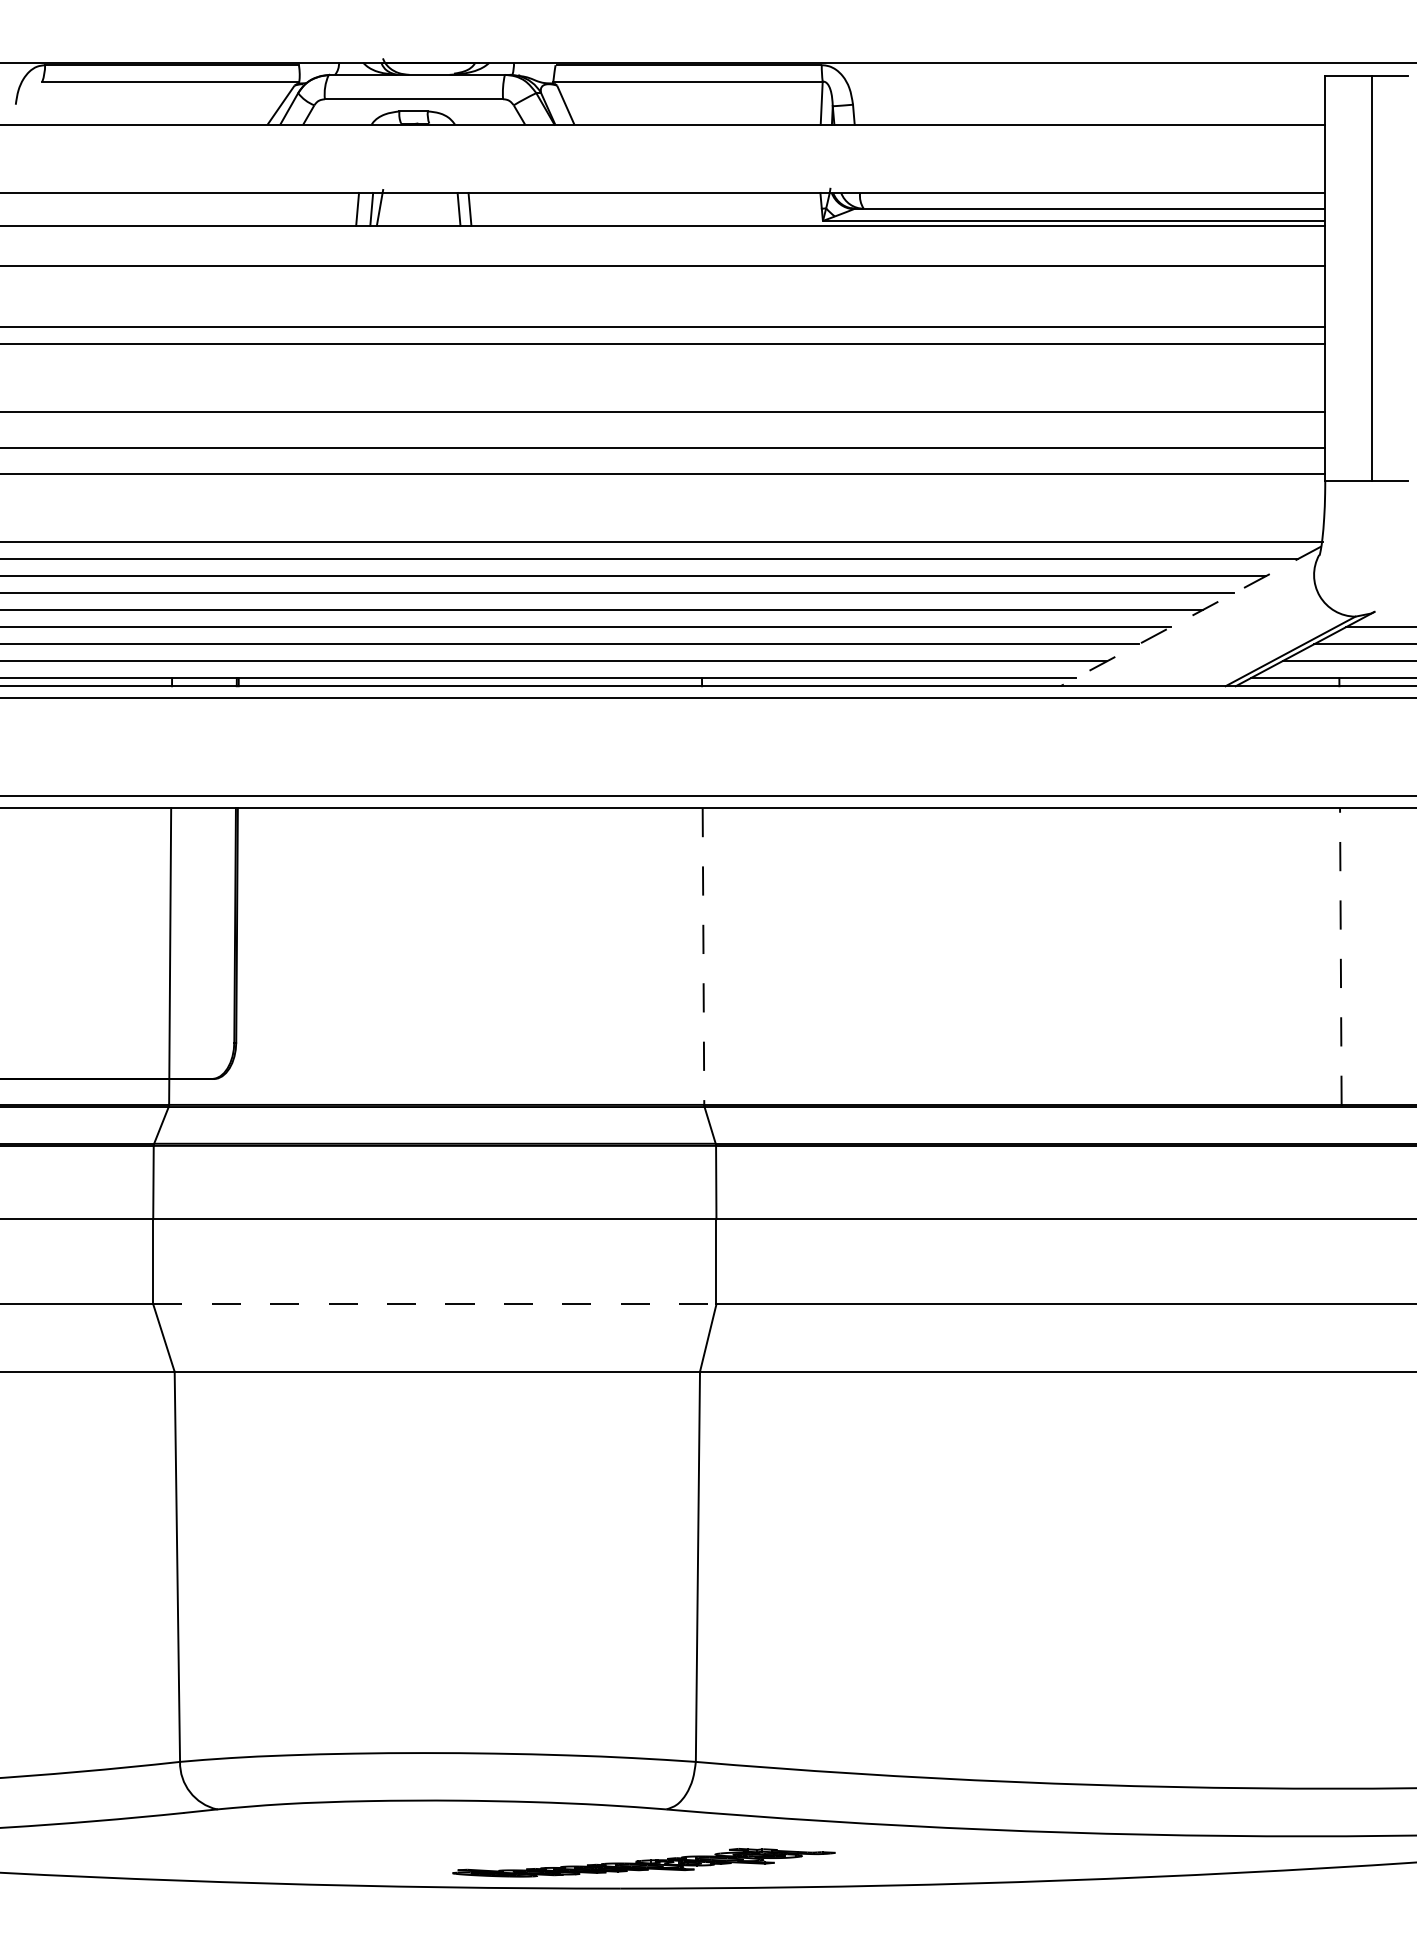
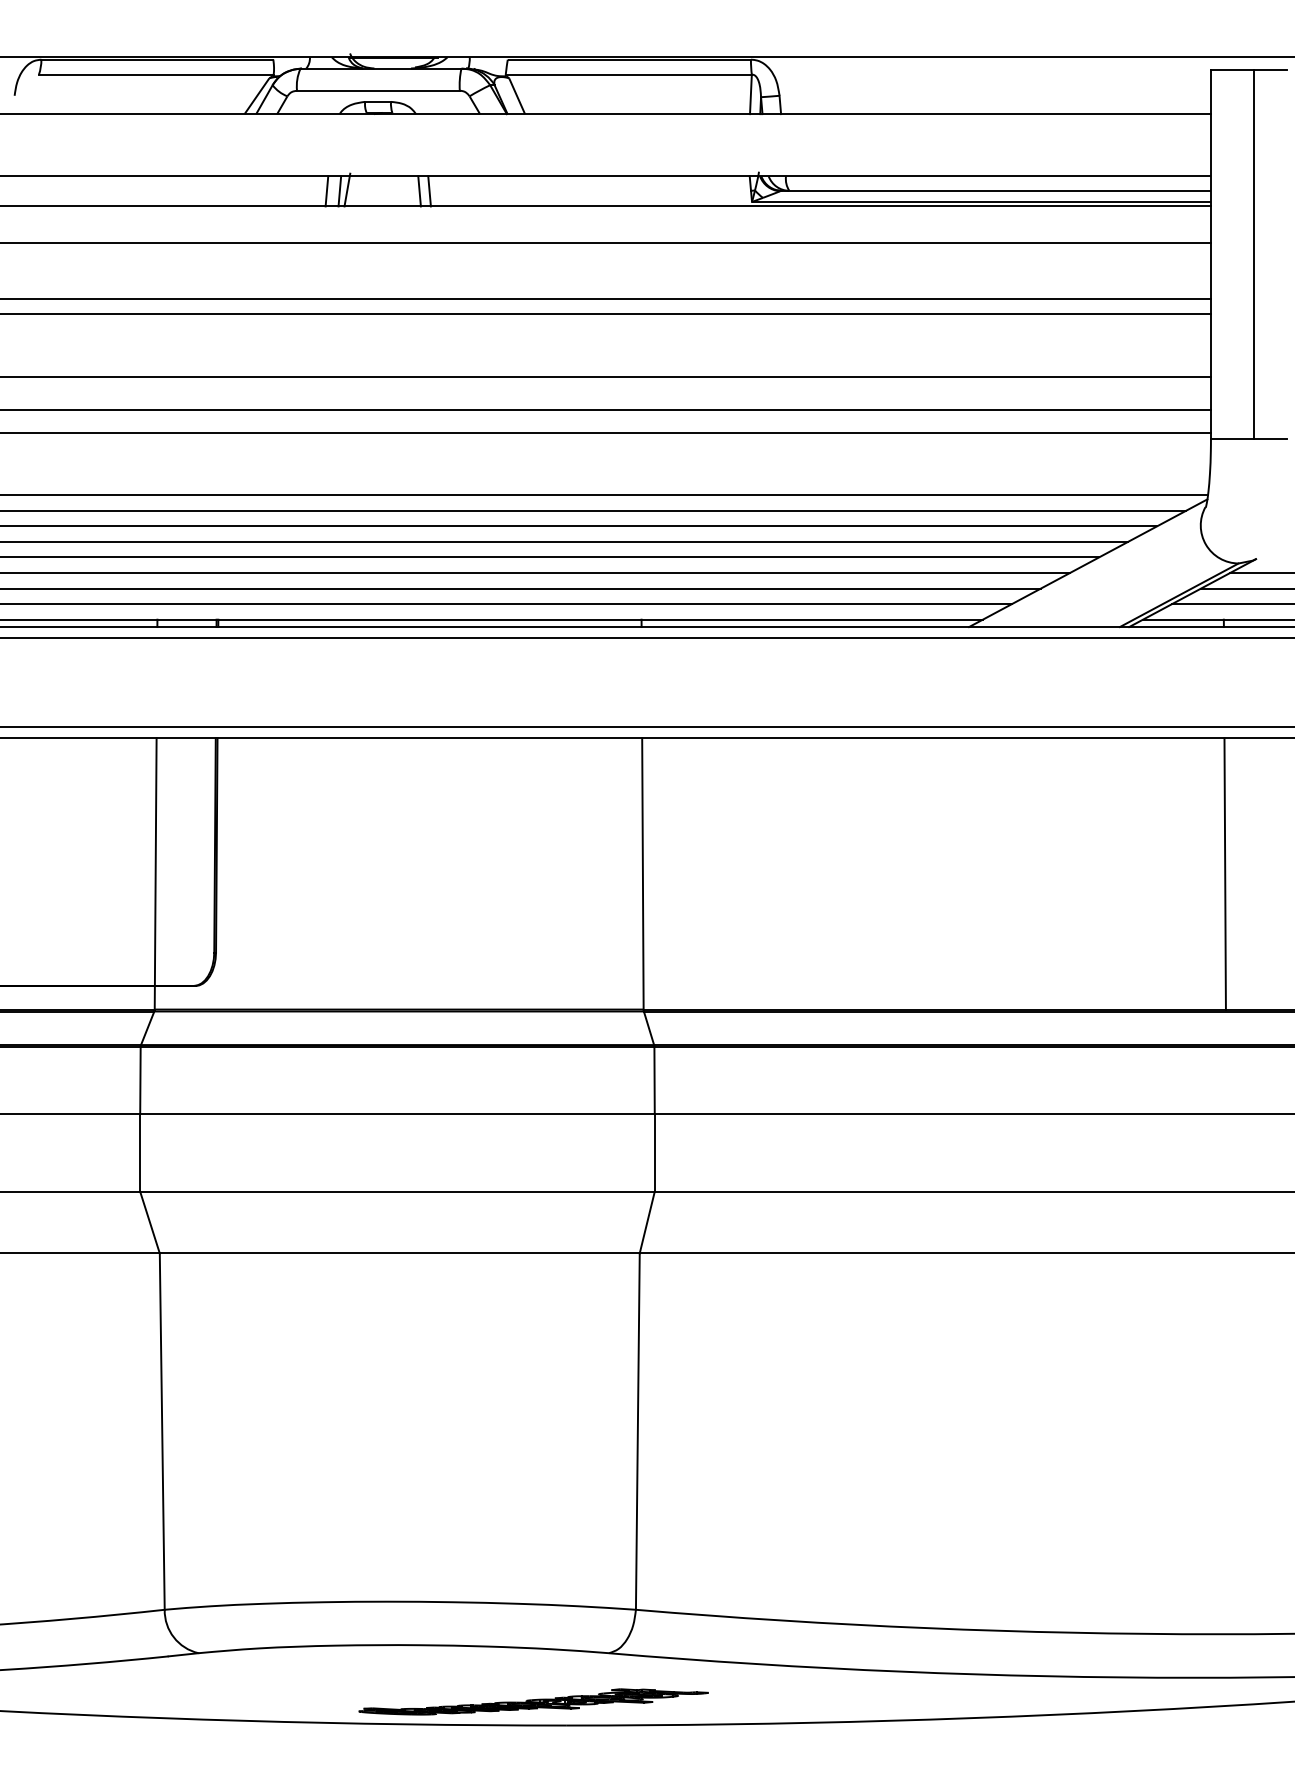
line: (1190, 616) -> (1087, 563), dashed -> solid
line: (1340, 955) -> (1224, 873), dashed -> solid
line: (703, 956) -> (642, 873), dashed -> solid
line: (434, 1304) -> (397, 1191), dashed -> solid
part: (643, 1862) -> (533, 1701), moved

